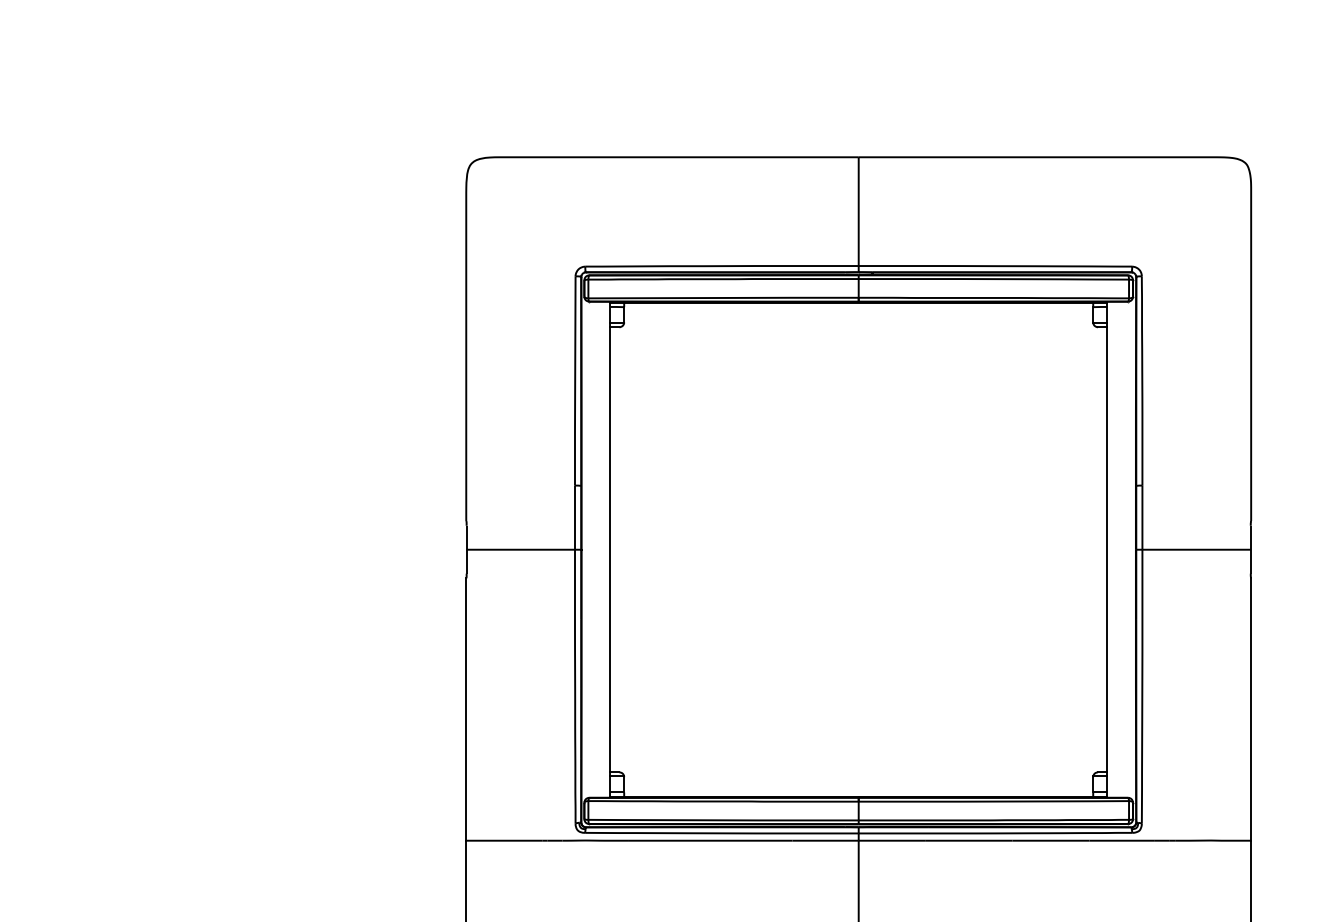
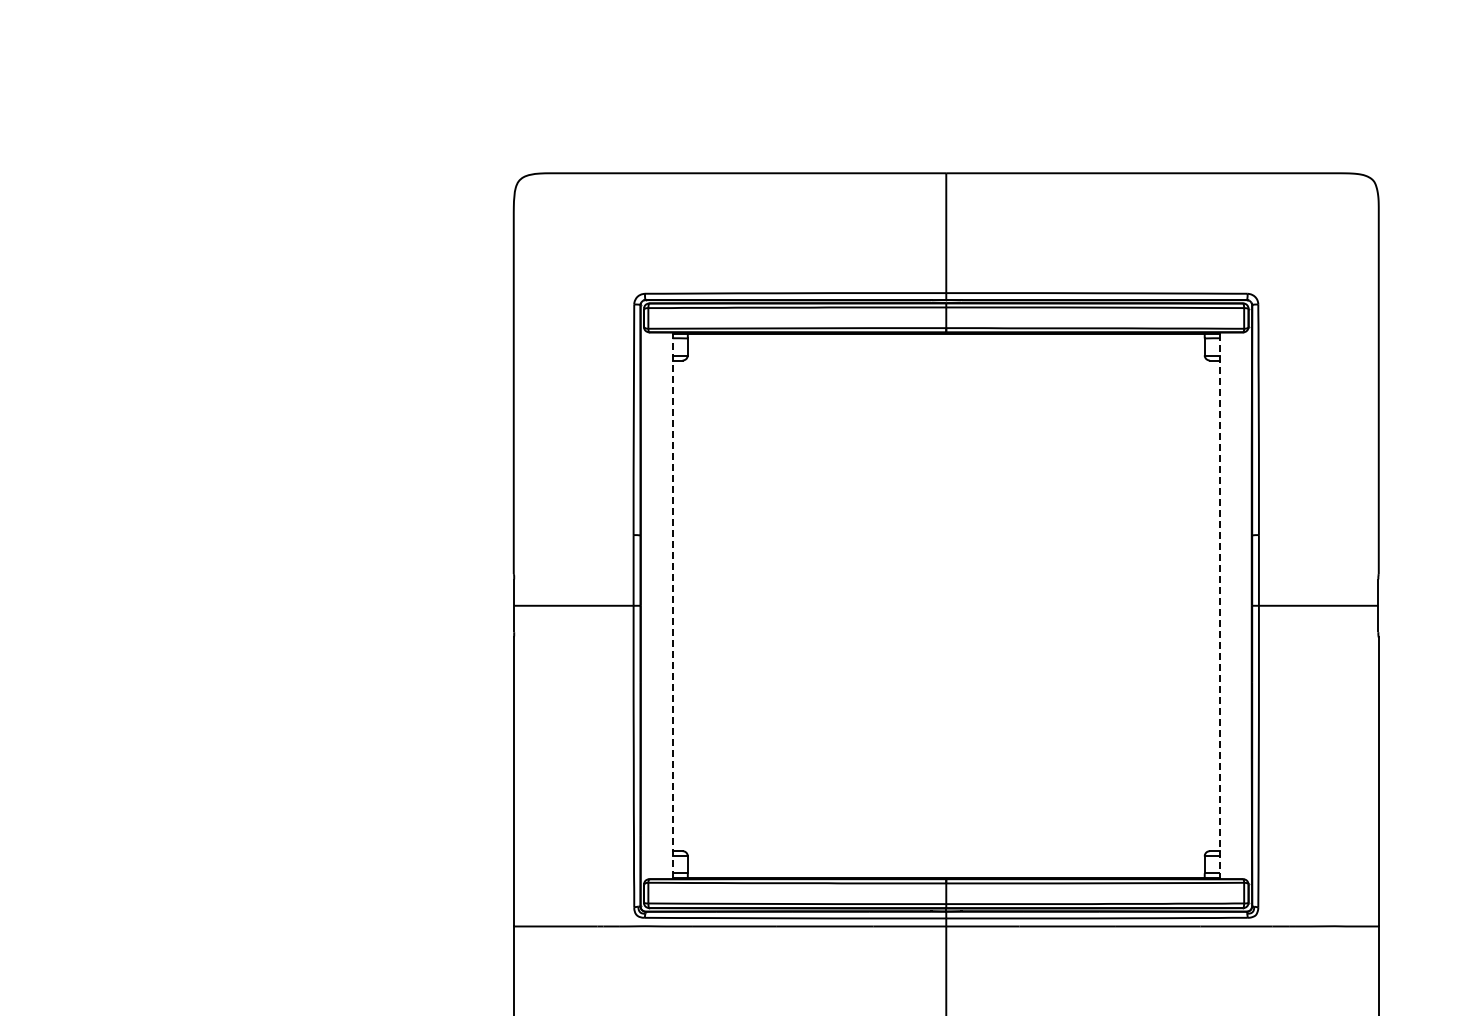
line: (610, 549) -> (672, 605), solid -> dashed
line: (1107, 550) -> (1220, 606), solid -> dashed

